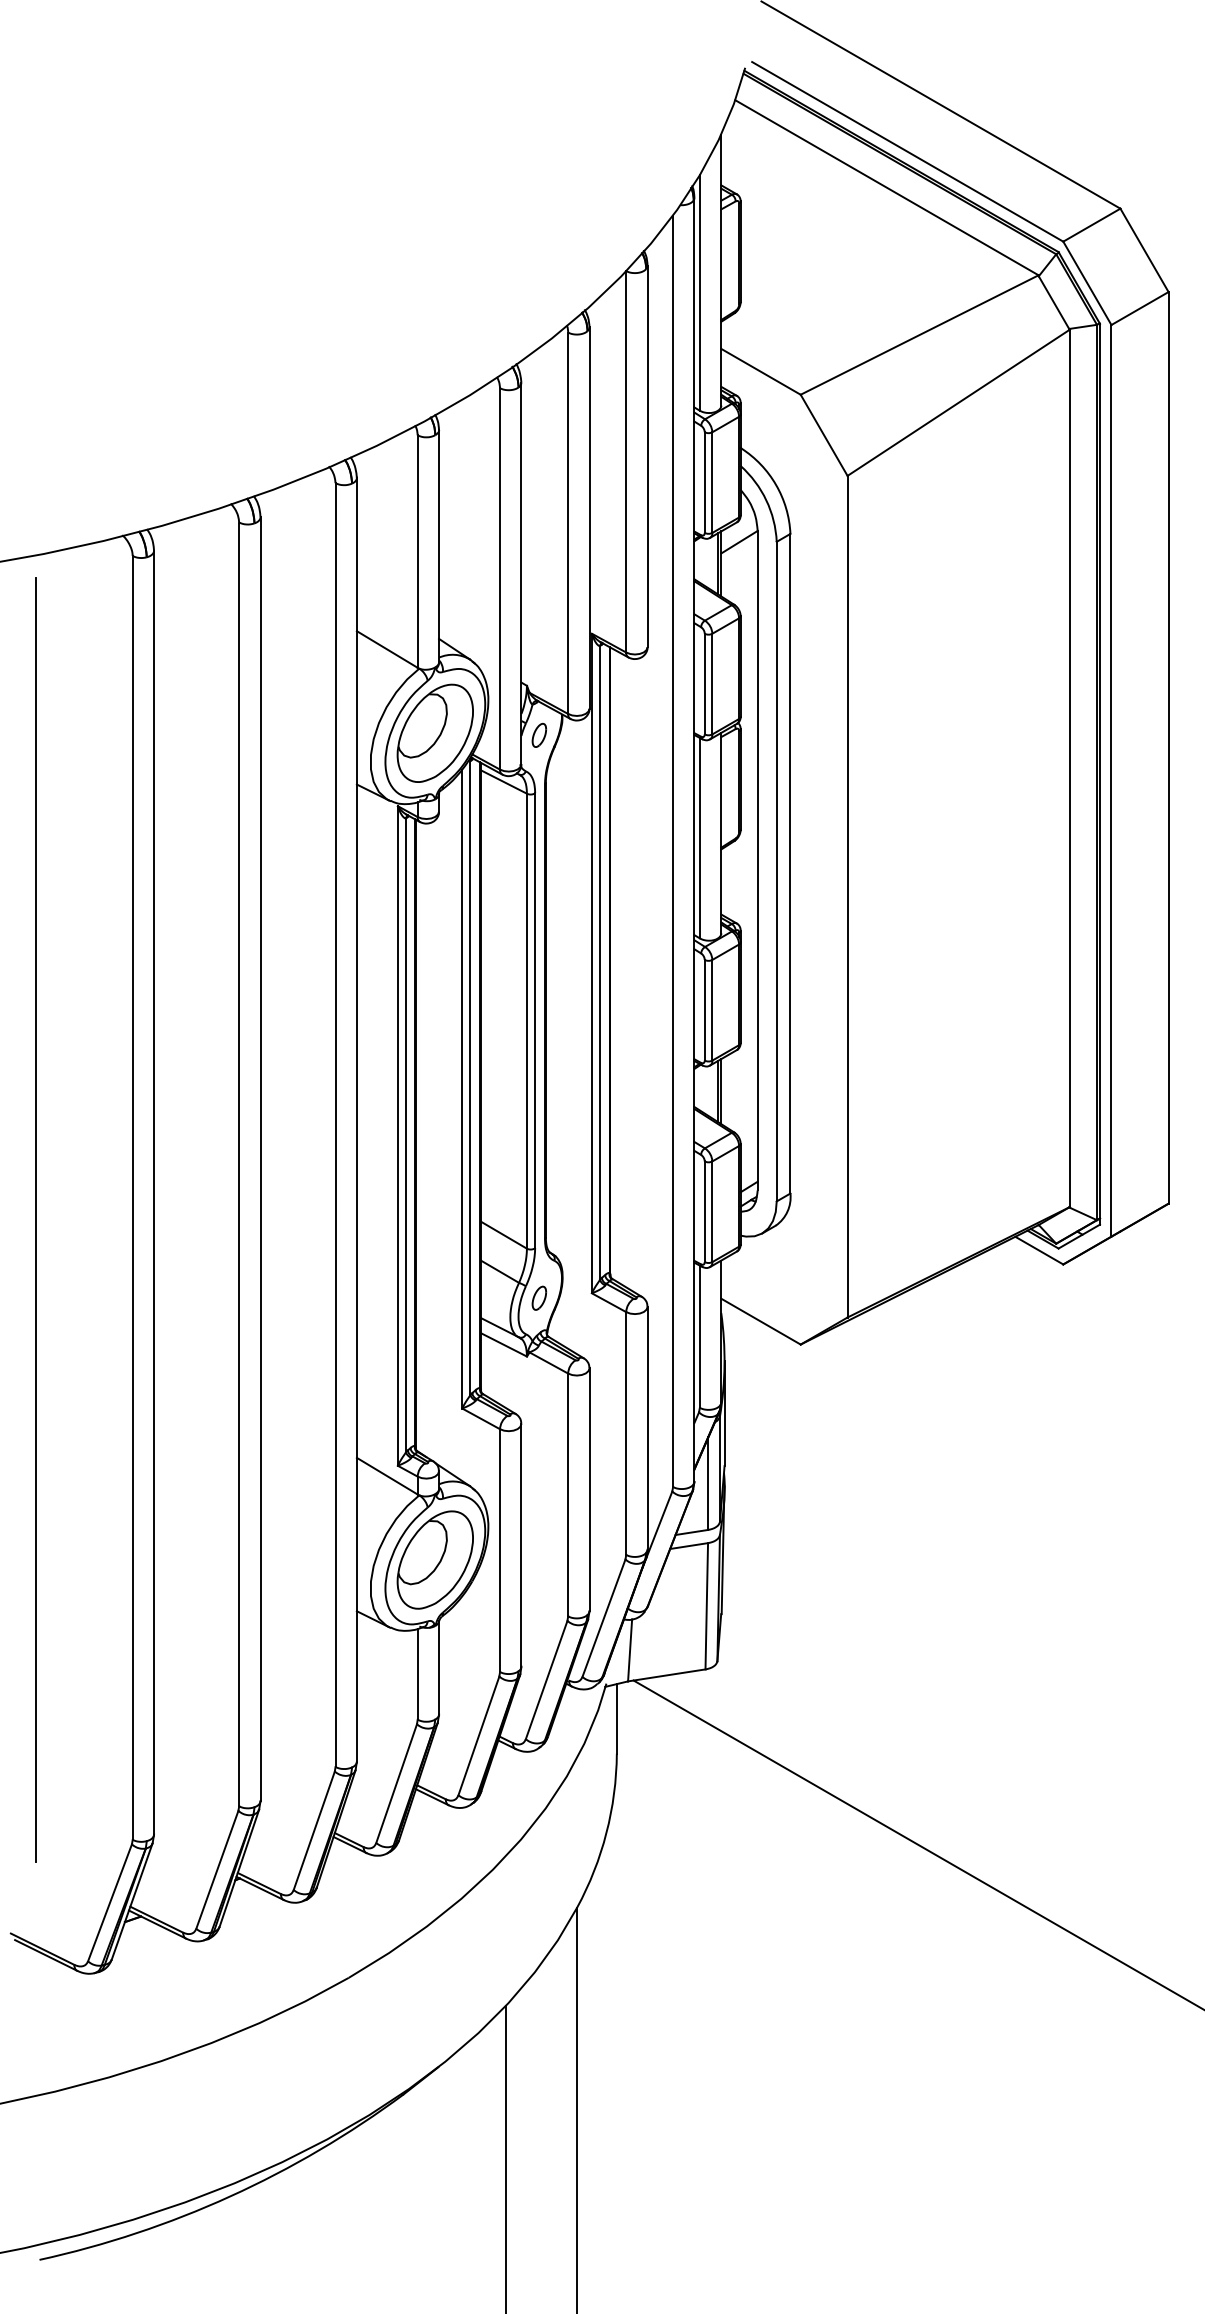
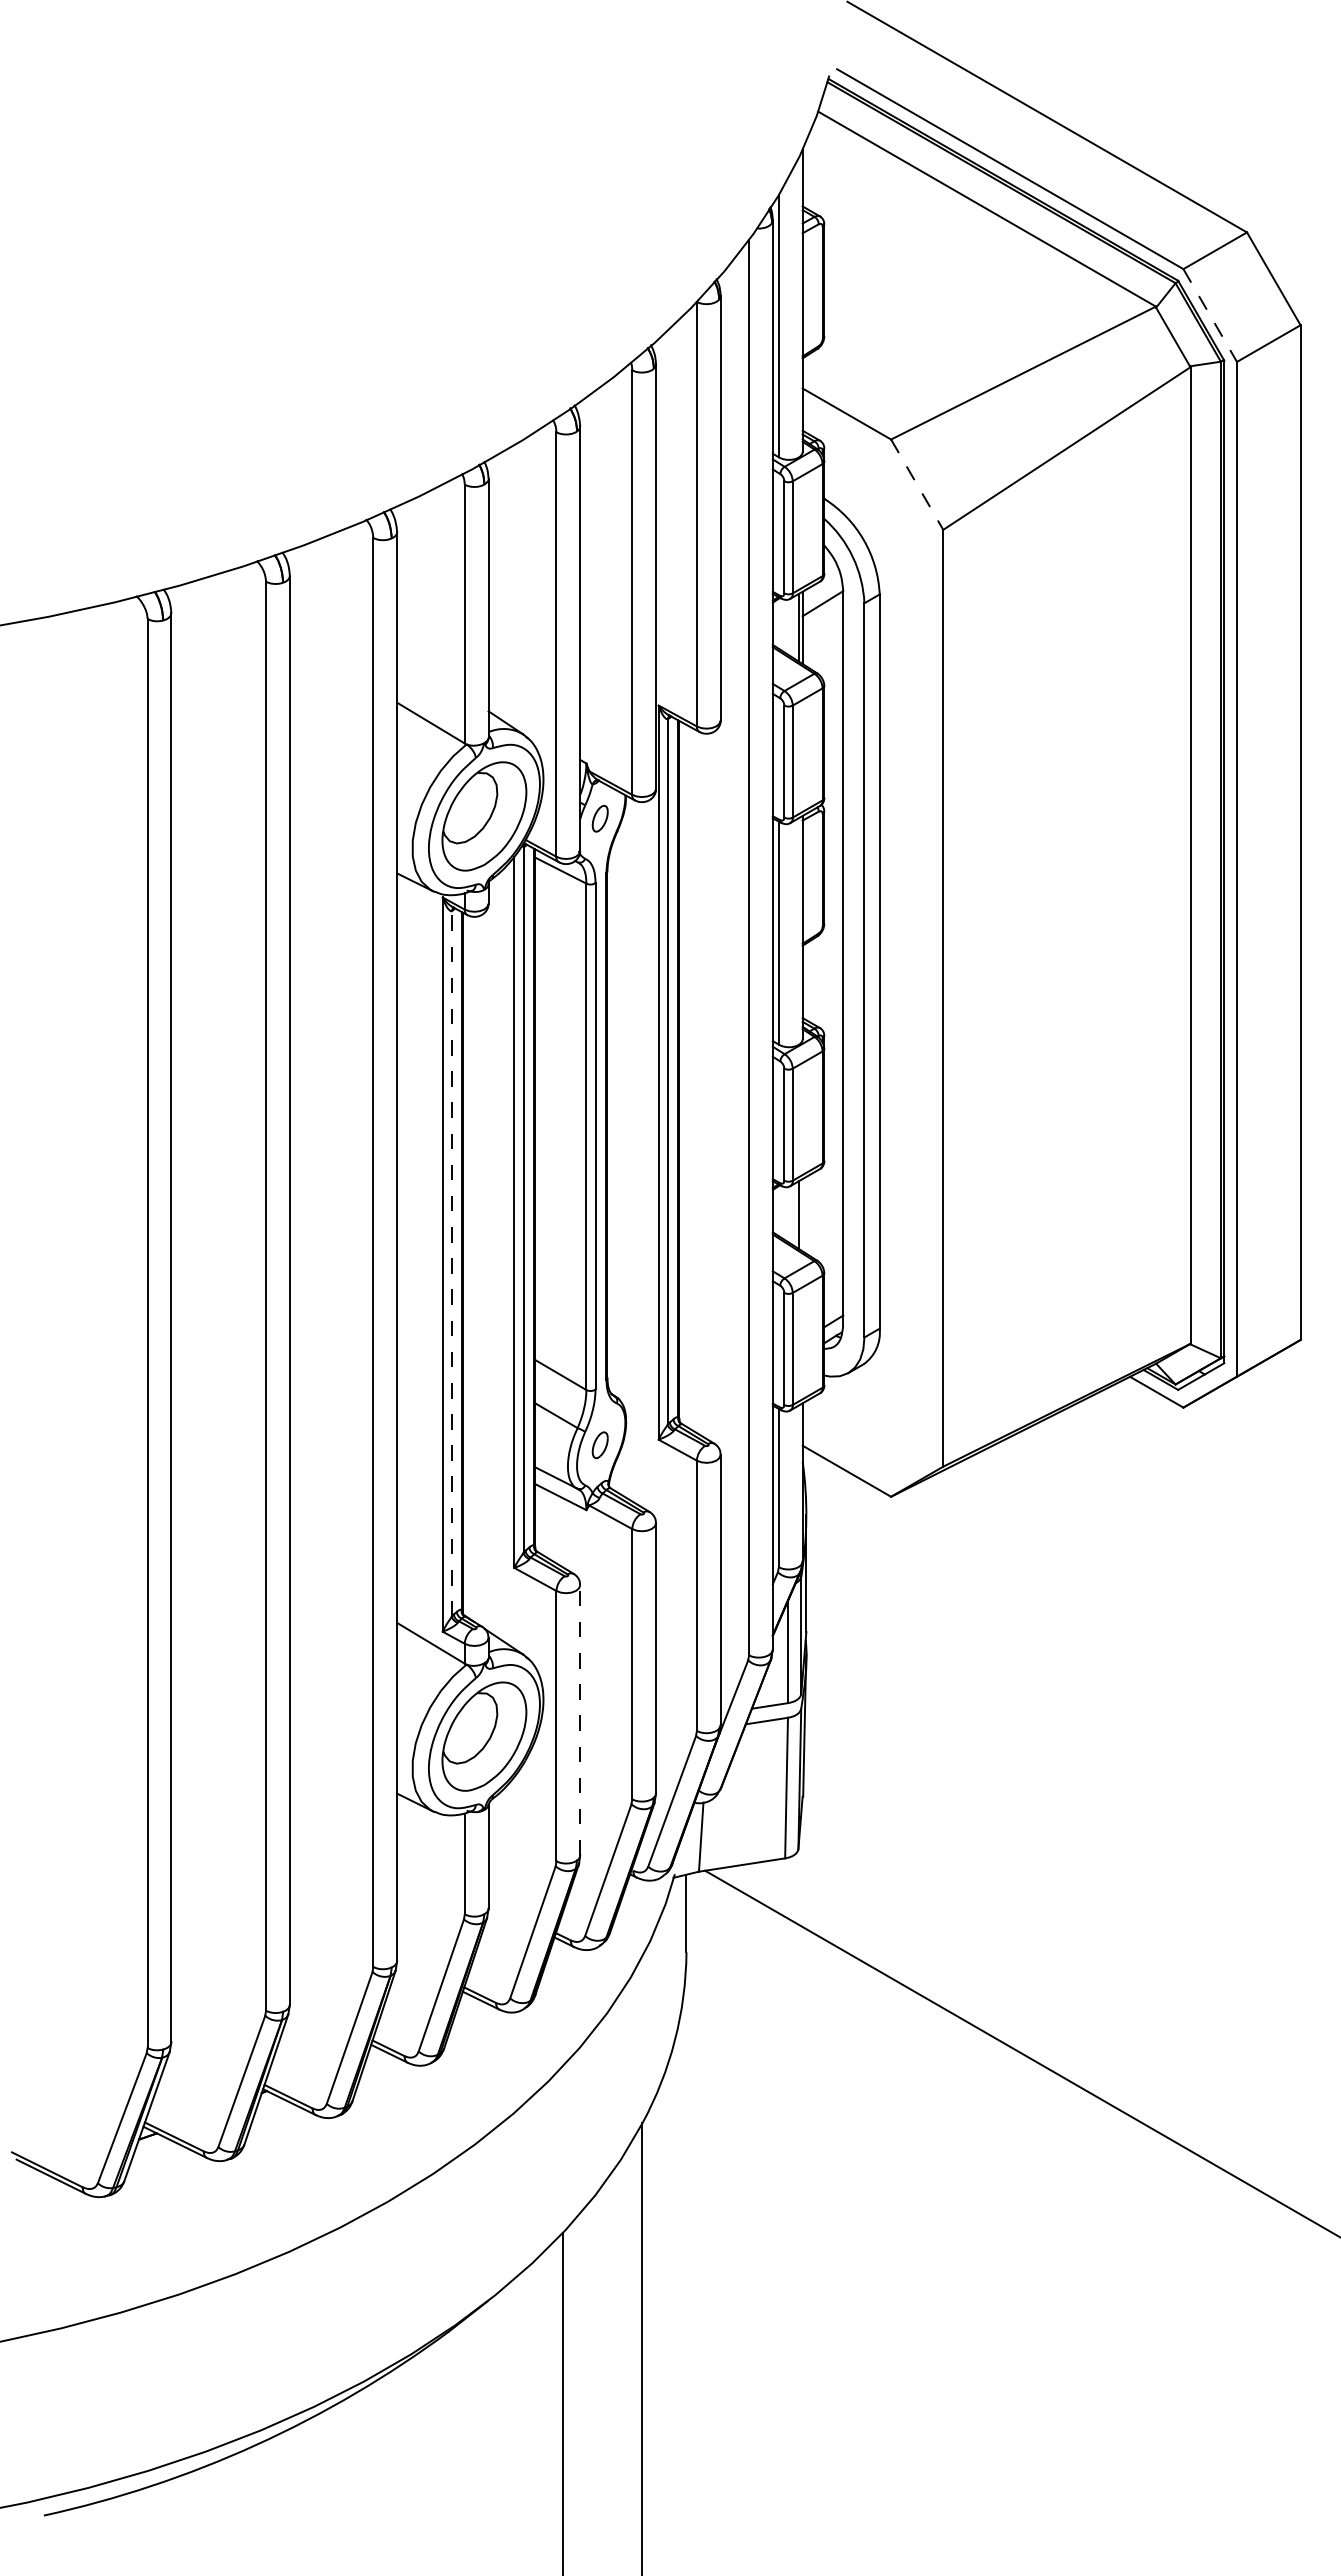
line: (1087, 283) -> (1210, 315), solid -> dashed
line: (824, 436) -> (917, 485), solid -> dashed
line: (721, 1091) -> (802, 1215), removed
line: (405, 1134) -> (451, 1263), solid -> dashed
line: (36, 1219) -> (40, 1357), removed
line: (521, 1544) -> (580, 1719), solid -> dashed

